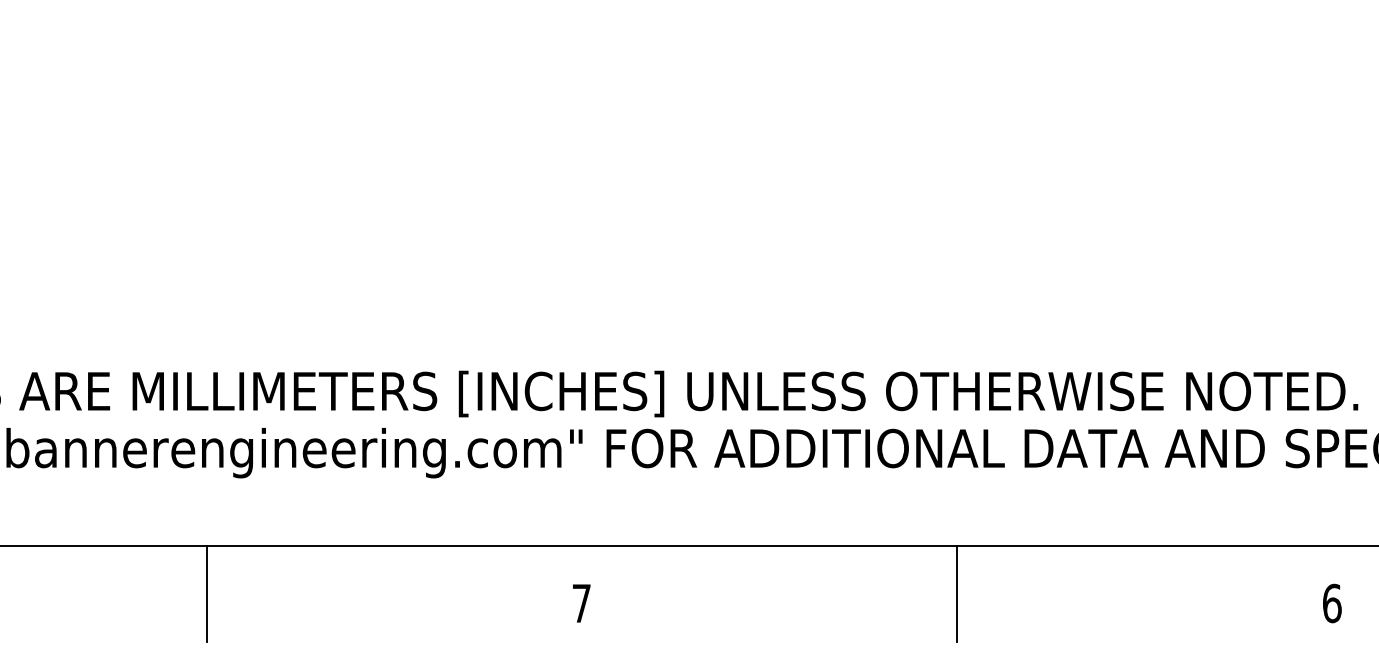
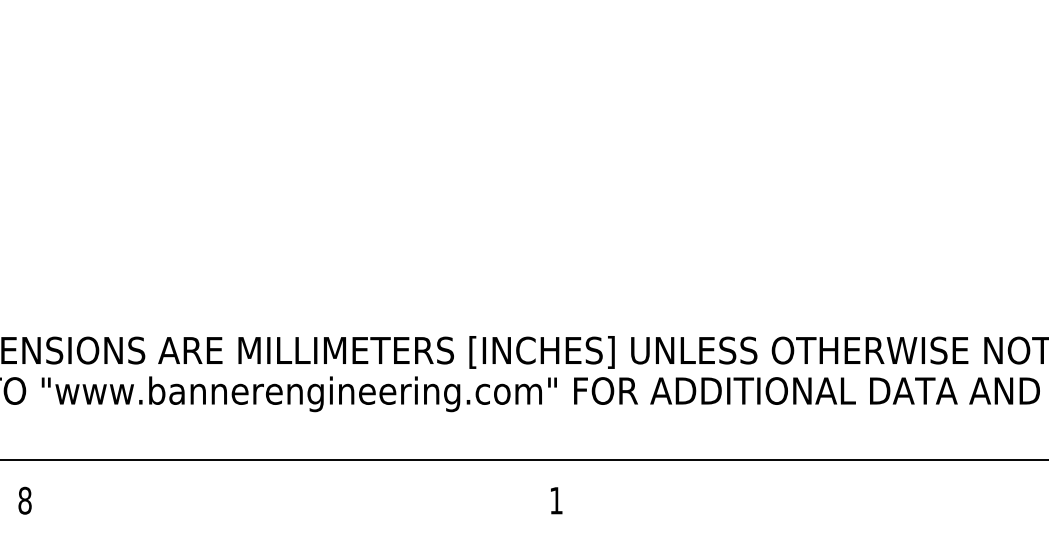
line: (206, 593) -> (290, 493), removed
line: (957, 593) -> (822, 493), removed
text: (581, 603) -> (556, 500), 7 -> 1

